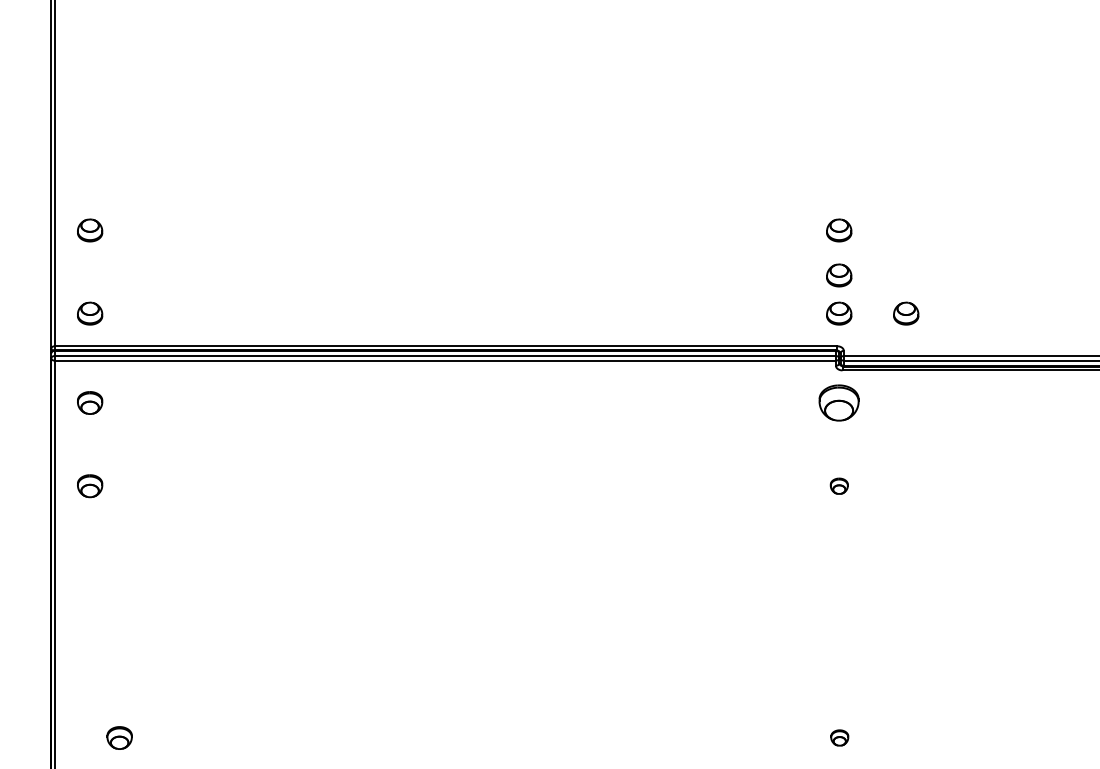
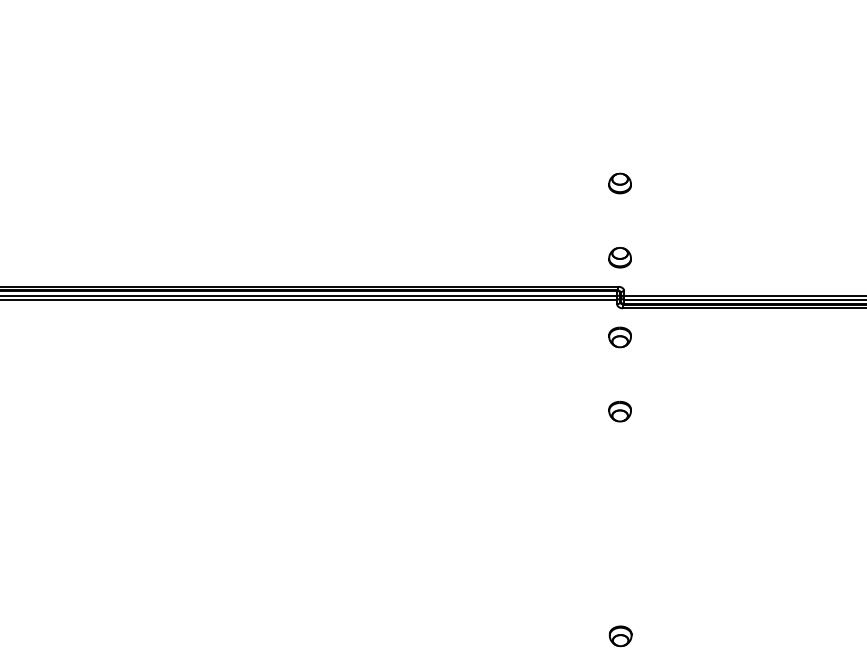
part: (839, 275) -> (620, 223), removed
part: (906, 313) -> (680, 257), removed
part: (839, 402) -> (620, 336), size x0.62
part: (839, 486) -> (620, 411), size x1.43
part: (839, 737) -> (620, 635), size x1.43

